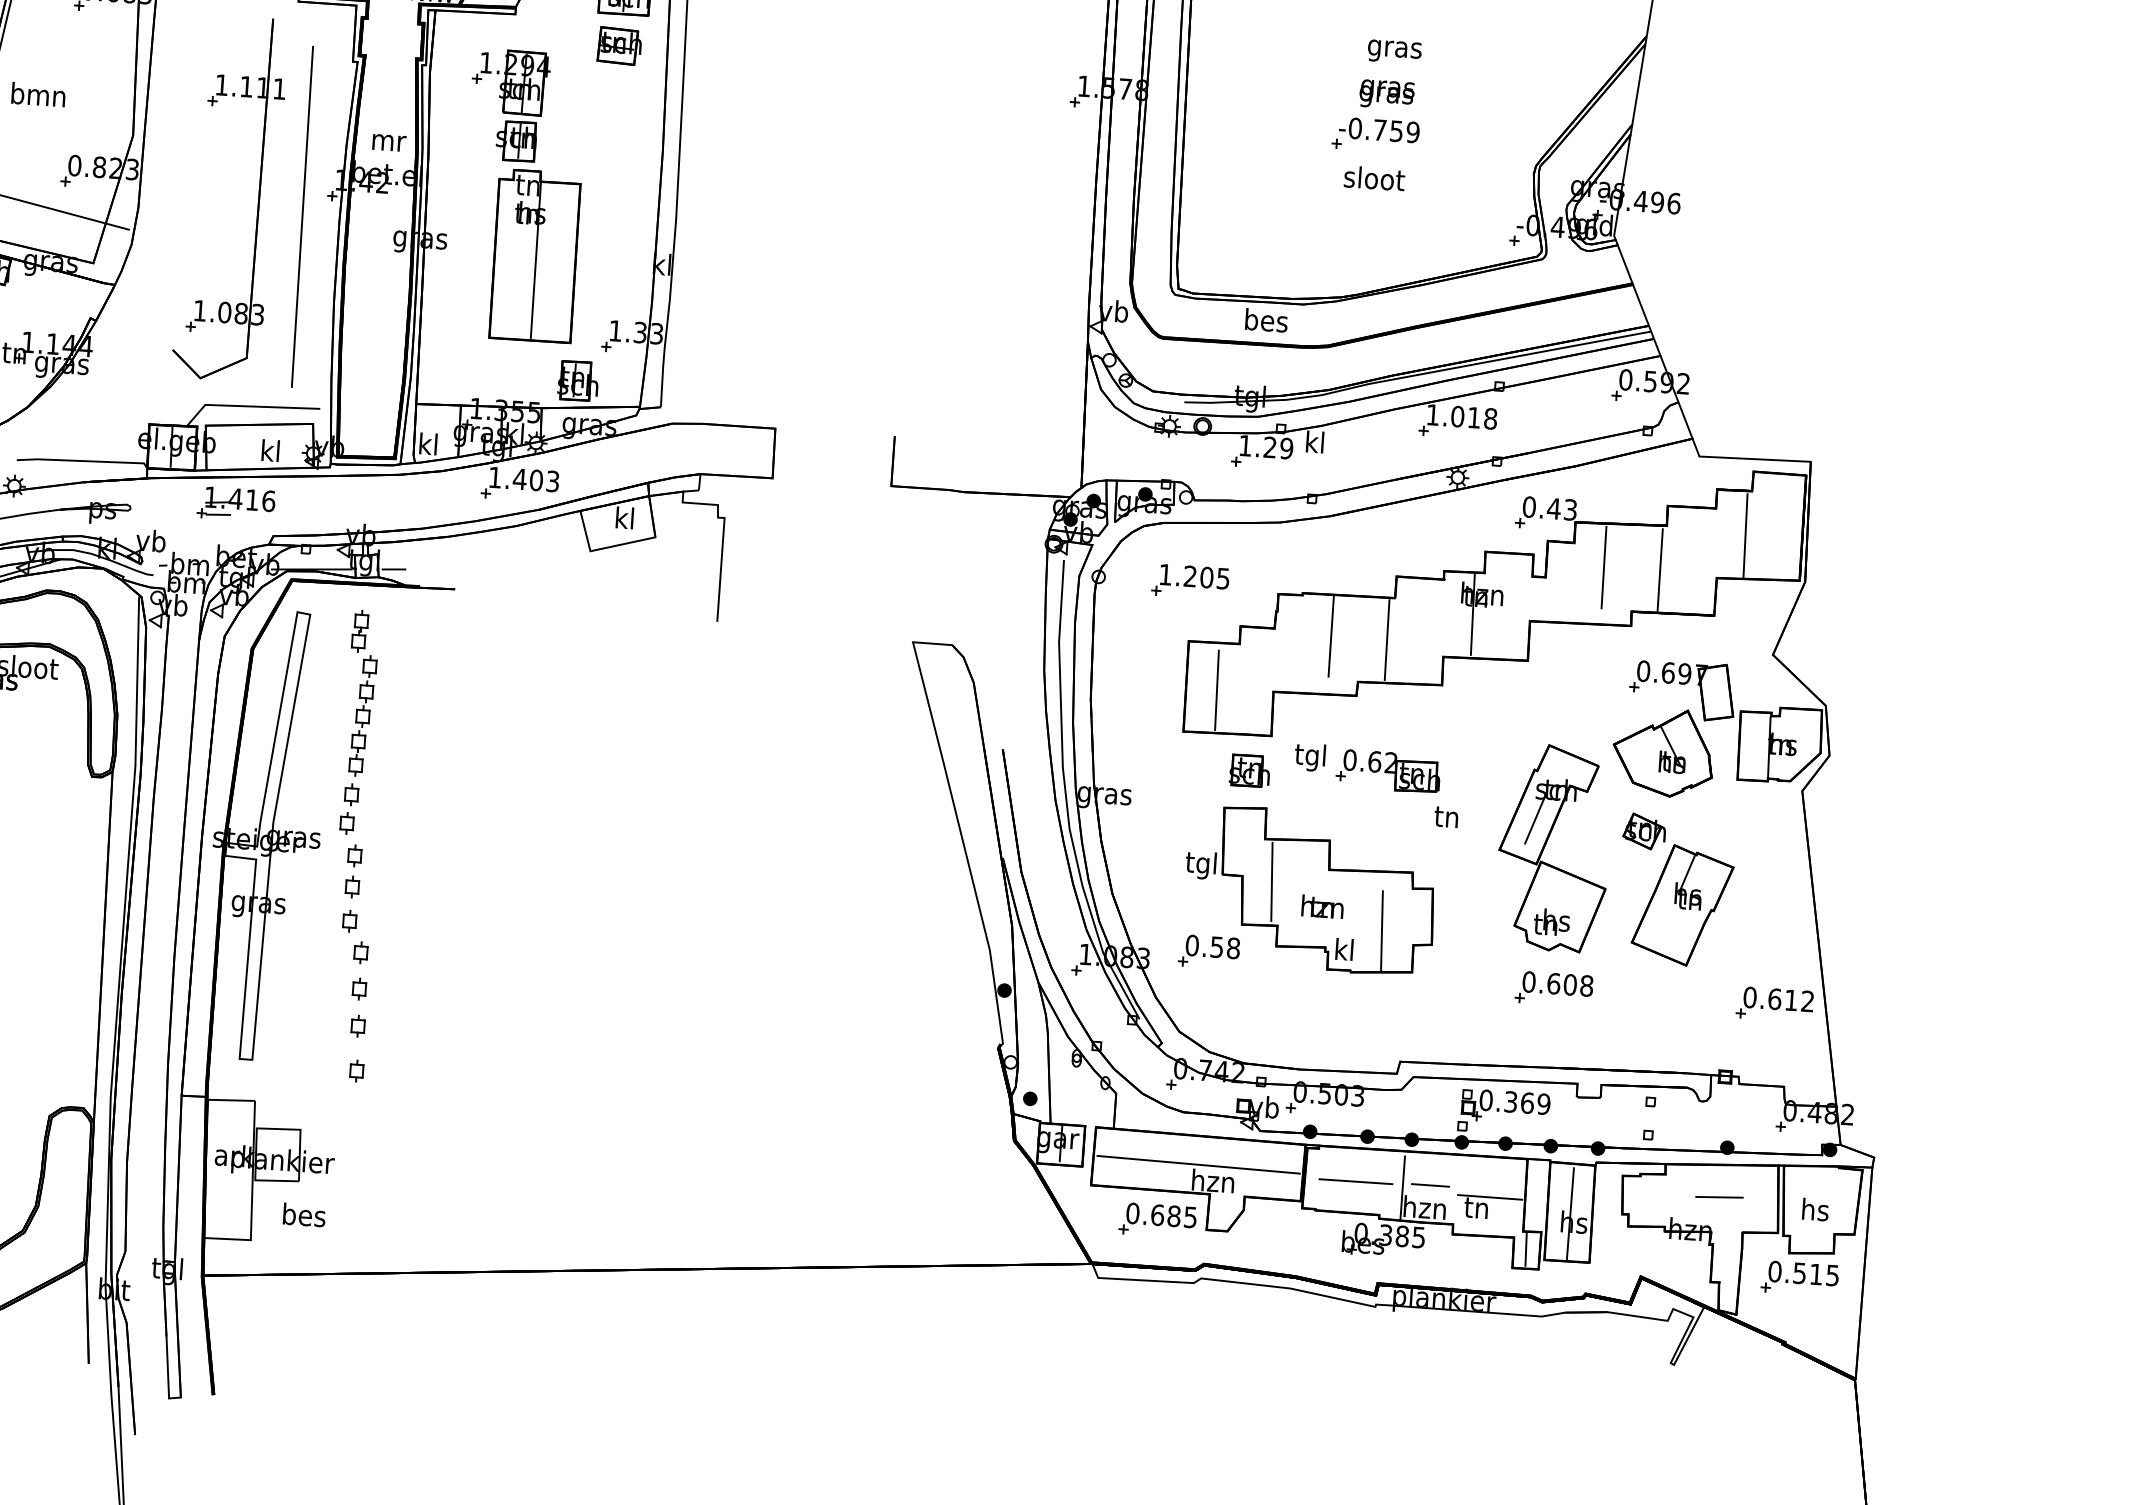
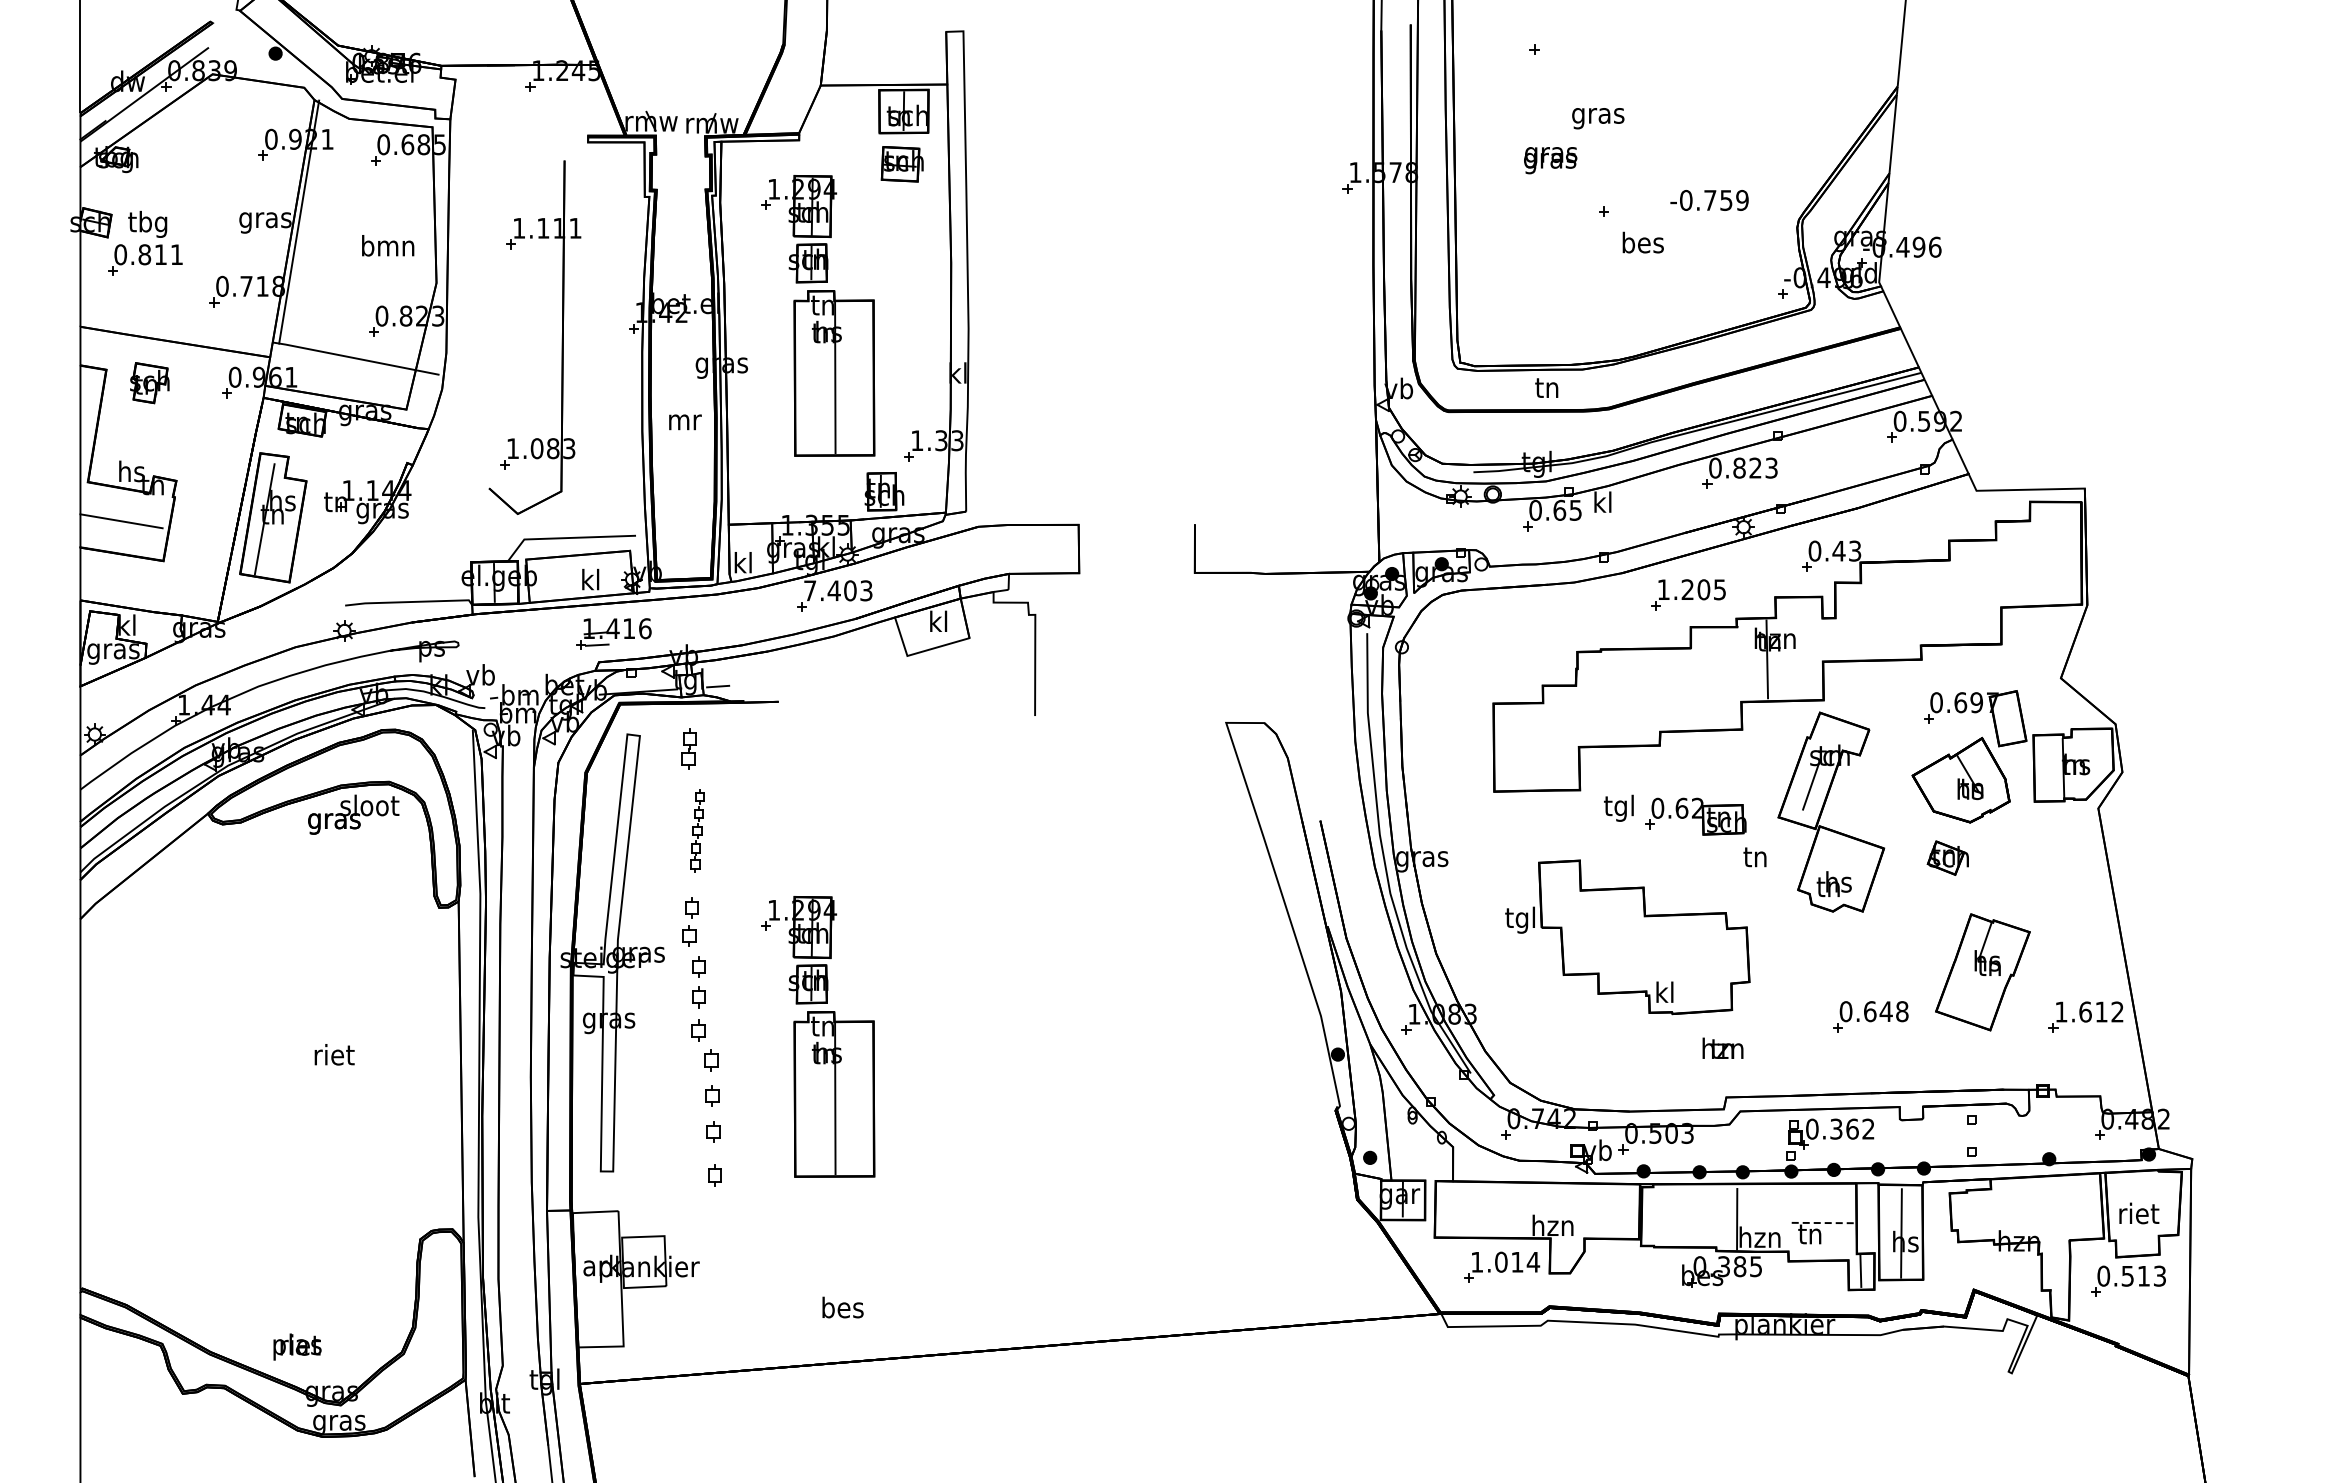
text: (1394, 51) -> (1598, 118), moved
text: (38, 94) -> (388, 245), moved
text: (1386, 94) -> (1550, 160), moved
text: (1379, 130) -> (1709, 200), moved
text: (389, 143) -> (685, 422), moved
text: (1373, 178) -> (1642, 242), sloot -> bes
line: (302, 216) -> (606, 350), removed
text: (1266, 320) -> (1547, 387), bes -> tn
text: (1461, 416) -> (1743, 467), 1.018 -> 0.823
text: (1265, 446) -> (1555, 509), 1.29 -> 0.65
text: (495, 477) -> (810, 590), 1.403 -> 7.403
part: (235, 503) -> (613, 633), moved
line: (1745, 535) -> (2026, 564), removed
line: (1603, 567) -> (1890, 604), removed
line: (1659, 570) -> (1945, 603), removed
part: (1190, 581) -> (1688, 594), moved
line: (1331, 636) -> (1631, 689), removed
line: (1386, 640) -> (1685, 689), removed
line: (1216, 690) -> (1523, 749), removed
part: (362, 715) -> (697, 830), size x0.7
part: (1250, 771) -> (1561, 825), removed
part: (1547, 842) -> (1824, 807), moved
line: (1272, 881) -> (1590, 931), removed
text: (1322, 905) -> (1722, 1047), moved
part: (1682, 905) -> (1982, 972), moved
line: (1381, 930) -> (1699, 971), removed
part: (472, 935) -> (818, 1036), added
part: (1208, 951) -> (1533, 1003), removed
text: (1569, 984) -> (1885, 1011), 0.608 -> 0.648
text: (1750, 996) -> (2061, 1011), 0.612 -> 1.612
text: (1543, 1103) -> (1868, 1128), 0.369 -> 0.362
line: (1198, 1164) -> (1537, 1210), removed
line: (1355, 1181) -> (1690, 1216), removed
line: (1430, 1185) -> (1763, 1215), removed
line: (1719, 1196) -> (2044, 1207), removed
line: (1490, 1197) -> (1822, 1223), solid -> dashed
text: (1816, 1209) -> (2139, 1213), hs -> riet
text: (303, 1214) -> (842, 1307), moved
text: (1162, 1214) -> (1505, 1261), 0.685 -> 1.014
text: (1832, 1274) -> (2159, 1275), 0.515 -> 0.513

